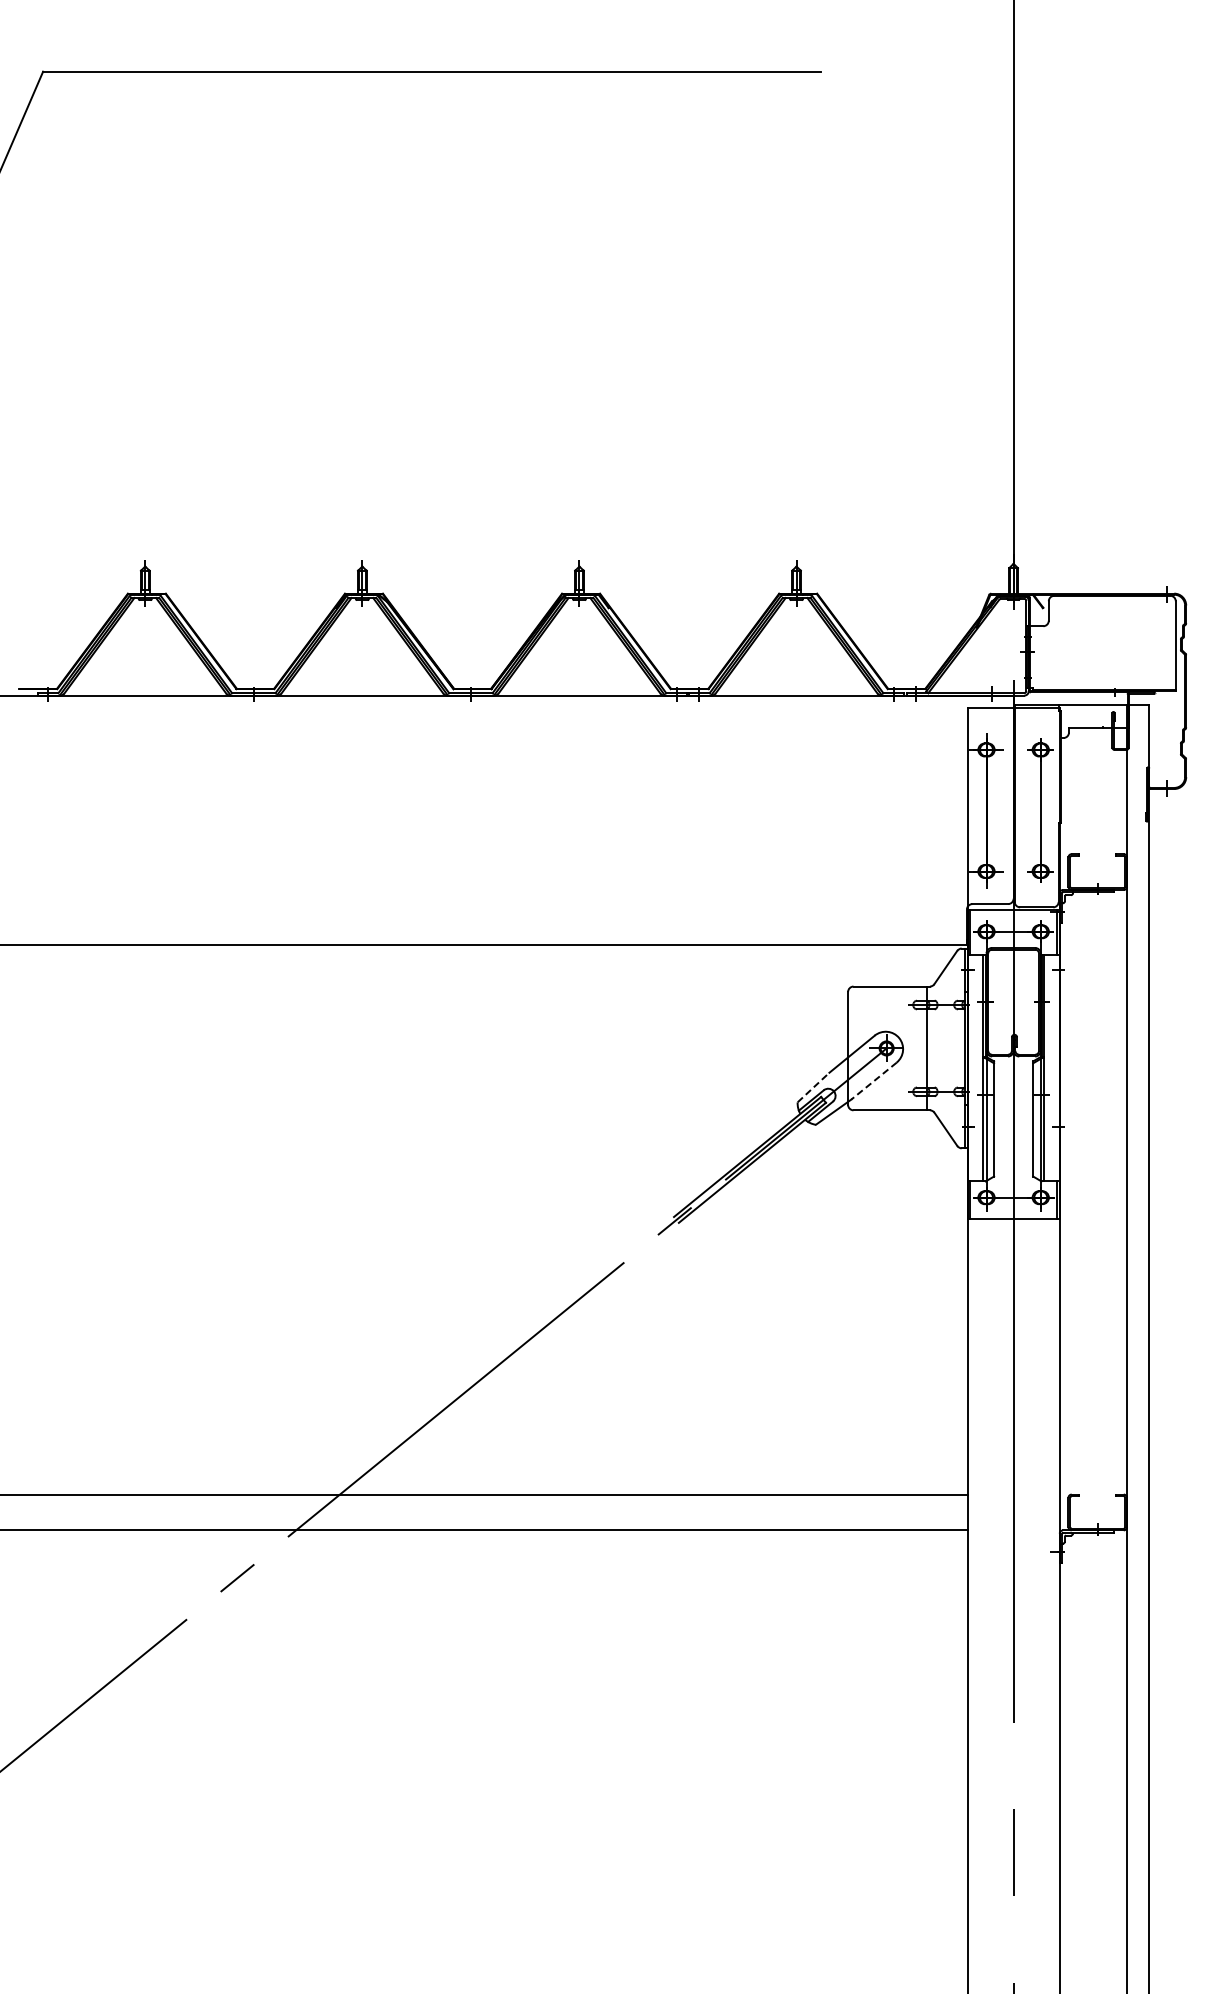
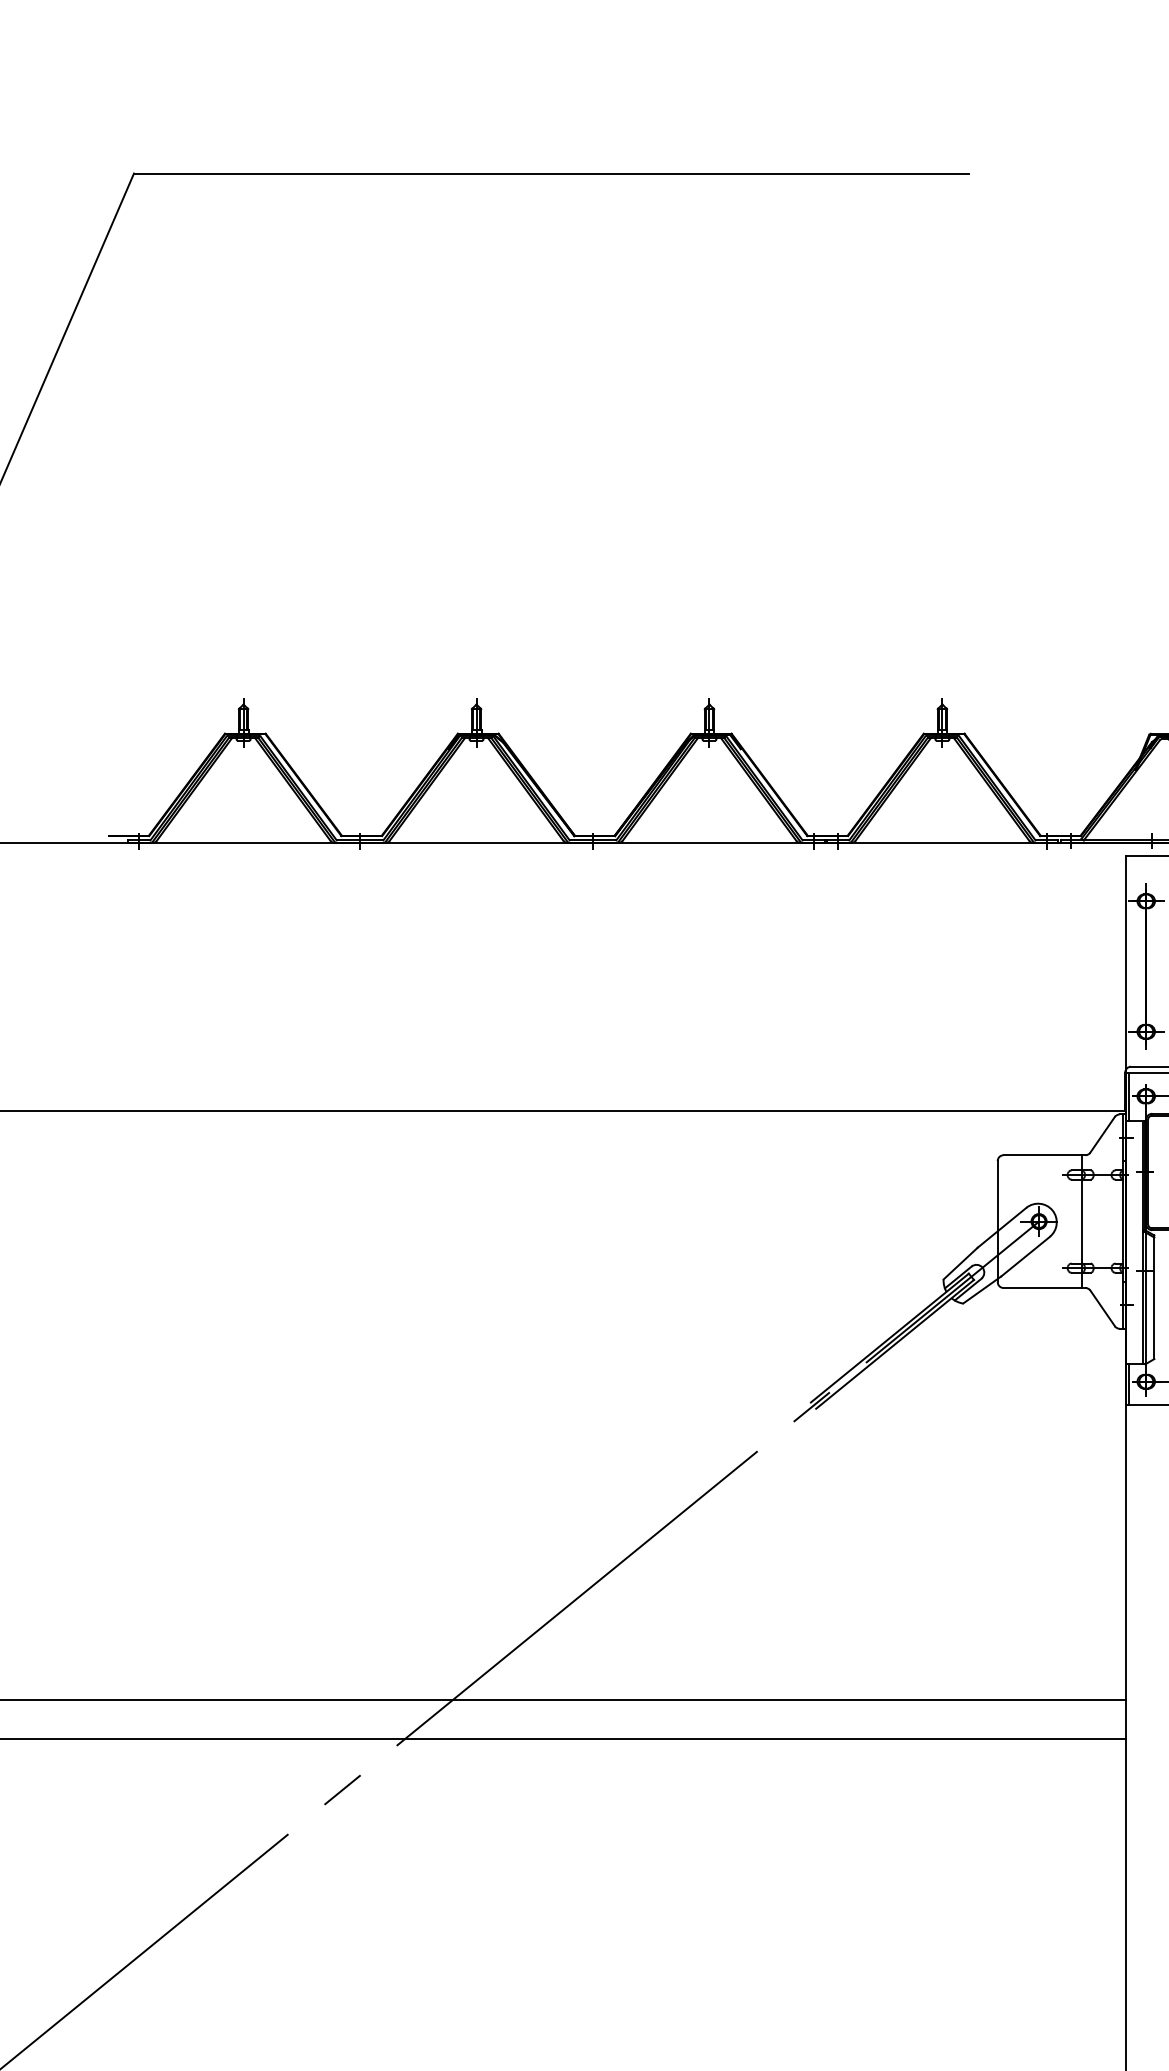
line: (873, 1081) -> (1024, 1257), dashed -> solid
line: (813, 1087) -> (960, 1263), dashed -> solid

